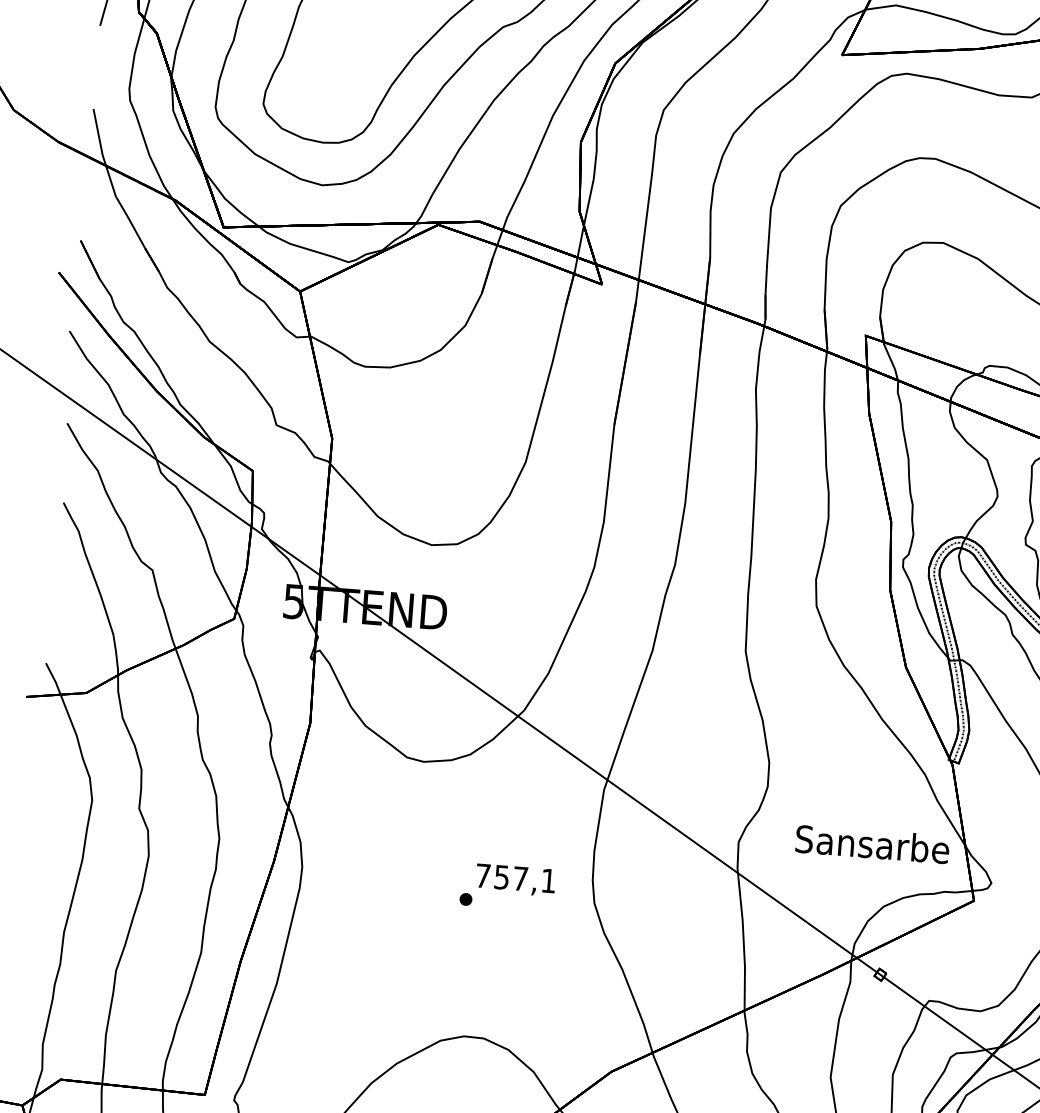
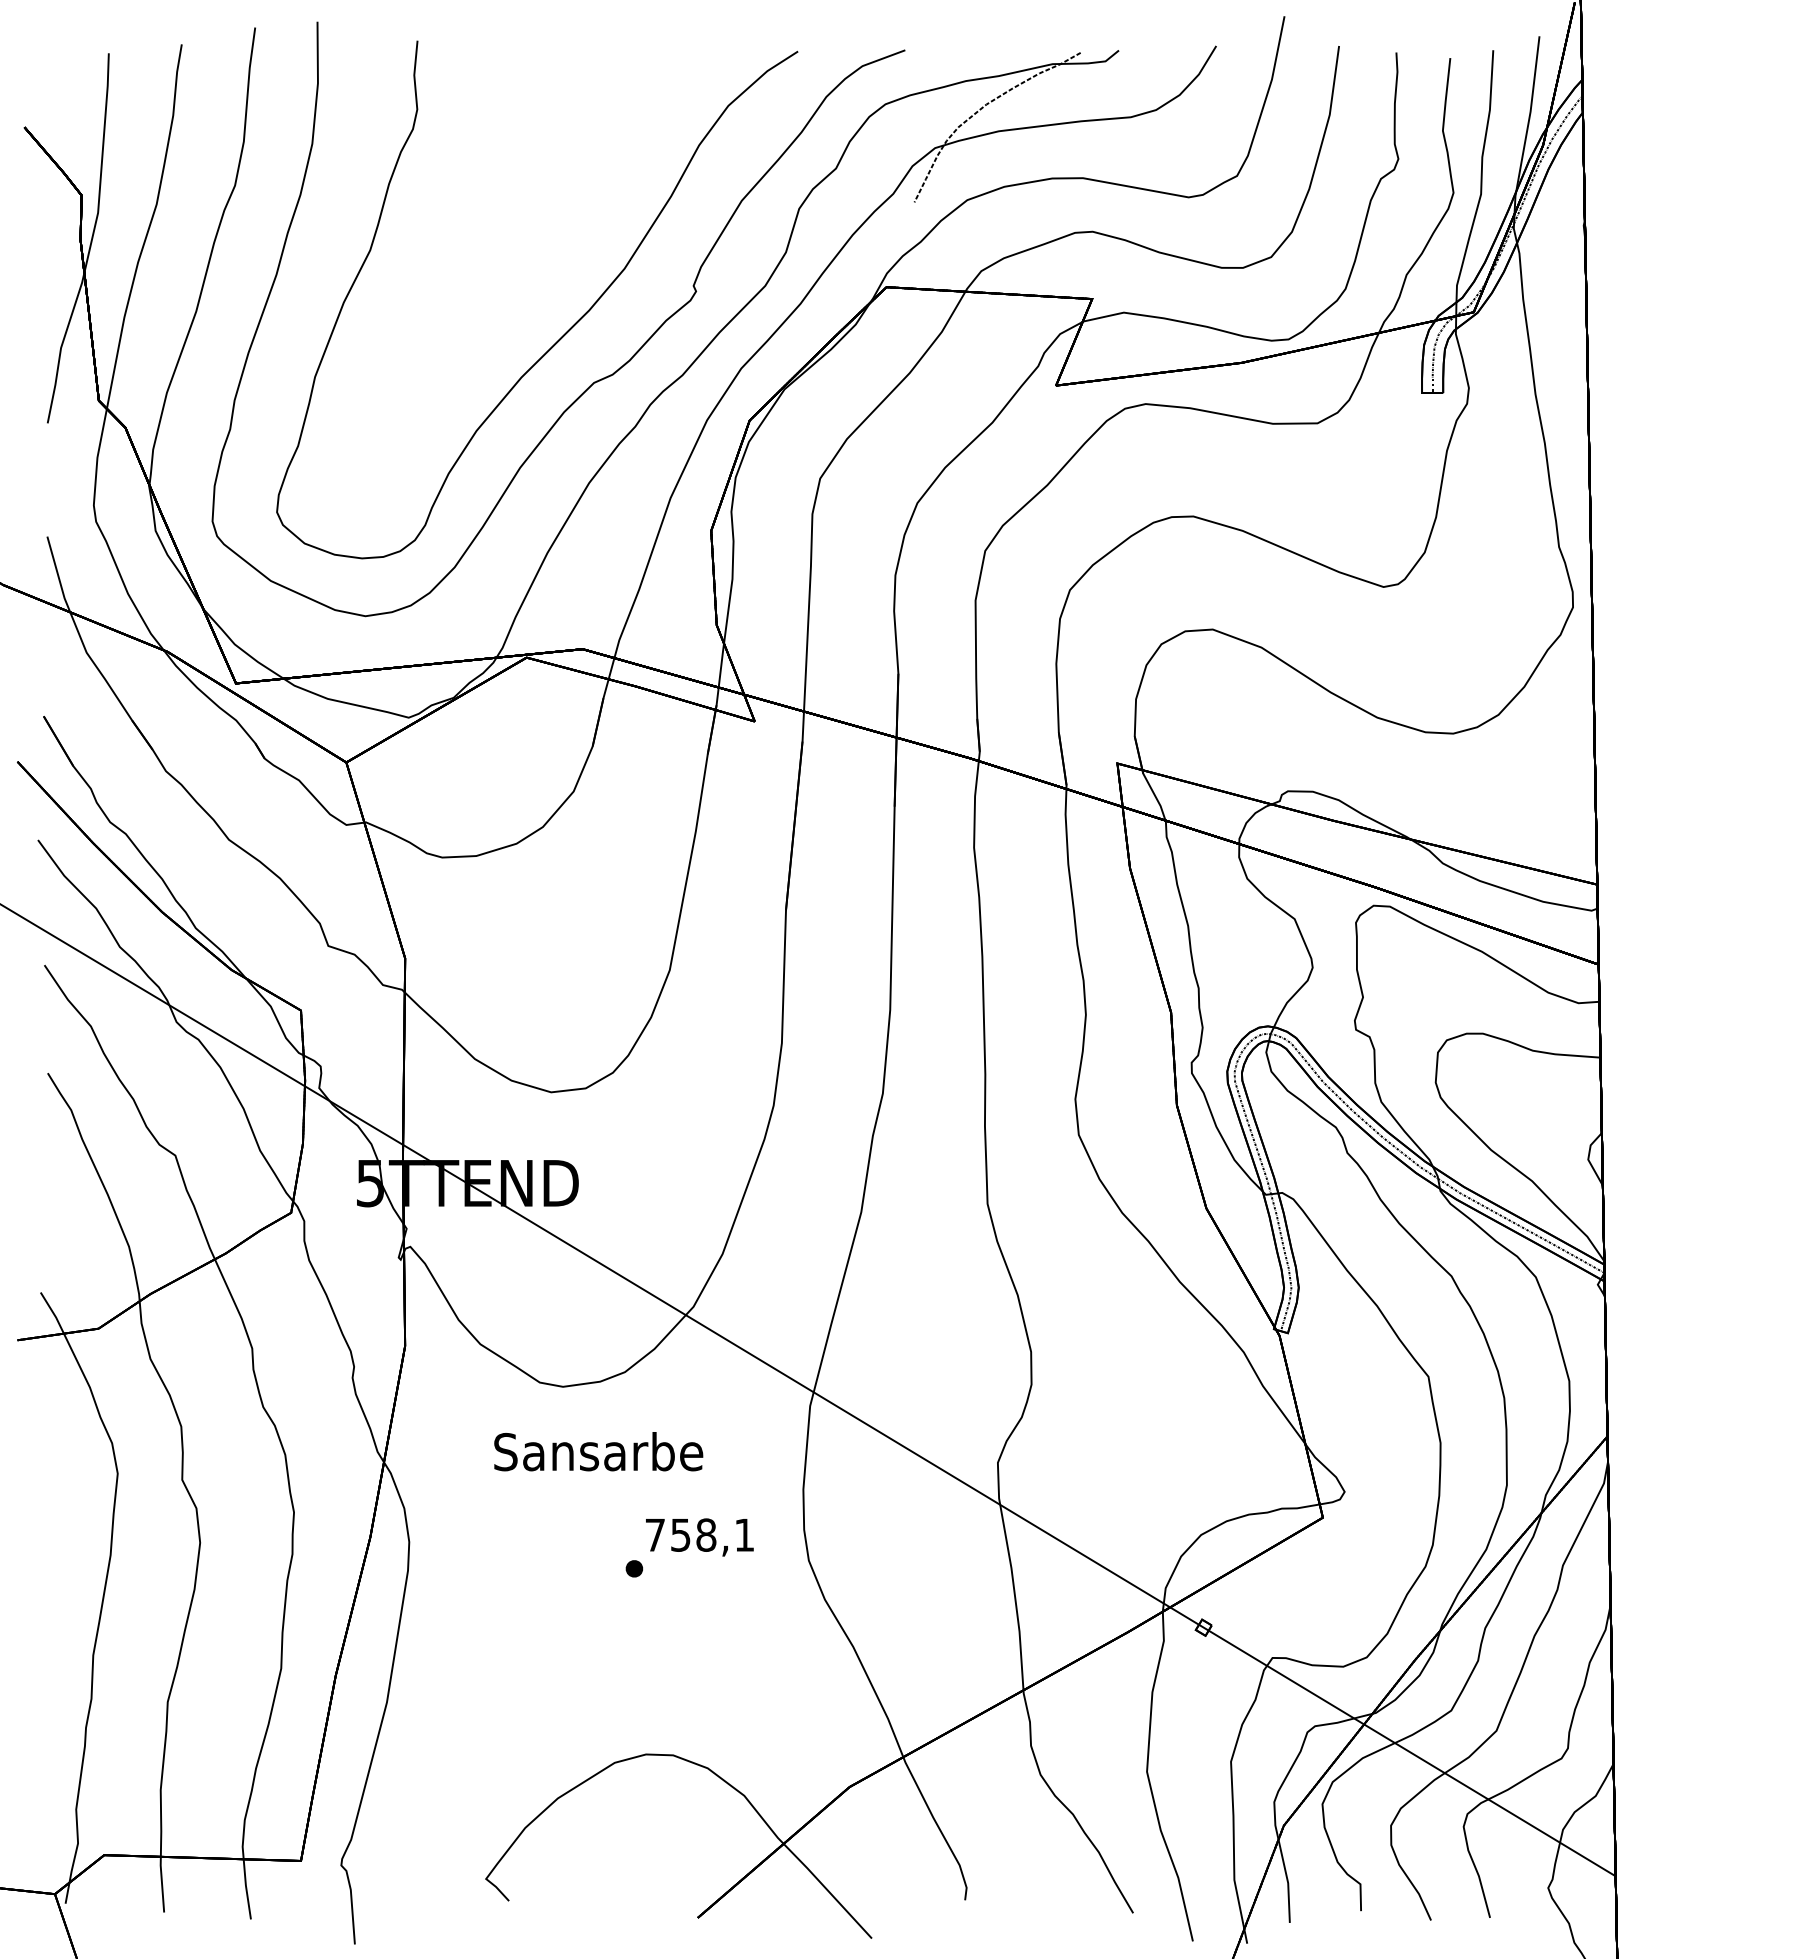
text: (872, 844) -> (598, 1451), moved
text: (520, 878) -> (706, 1534), 757,1 -> 758,1

